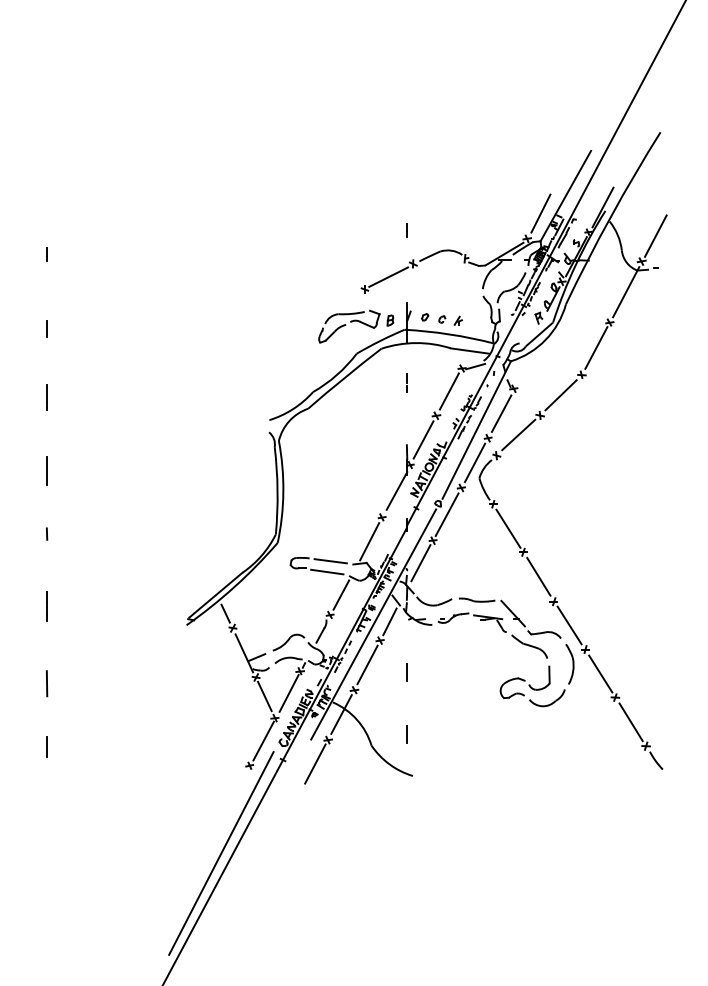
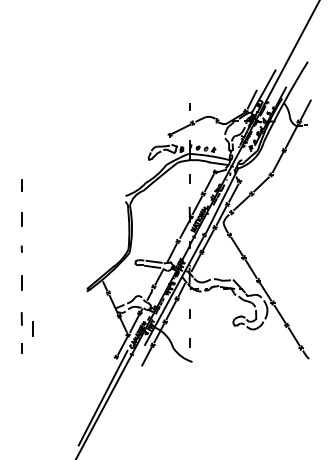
part: (46, 253) -> (21, 118), removed
line: (46, 328) -> (21, 153), removed
line: (69, 704) -> (32, 328), added

